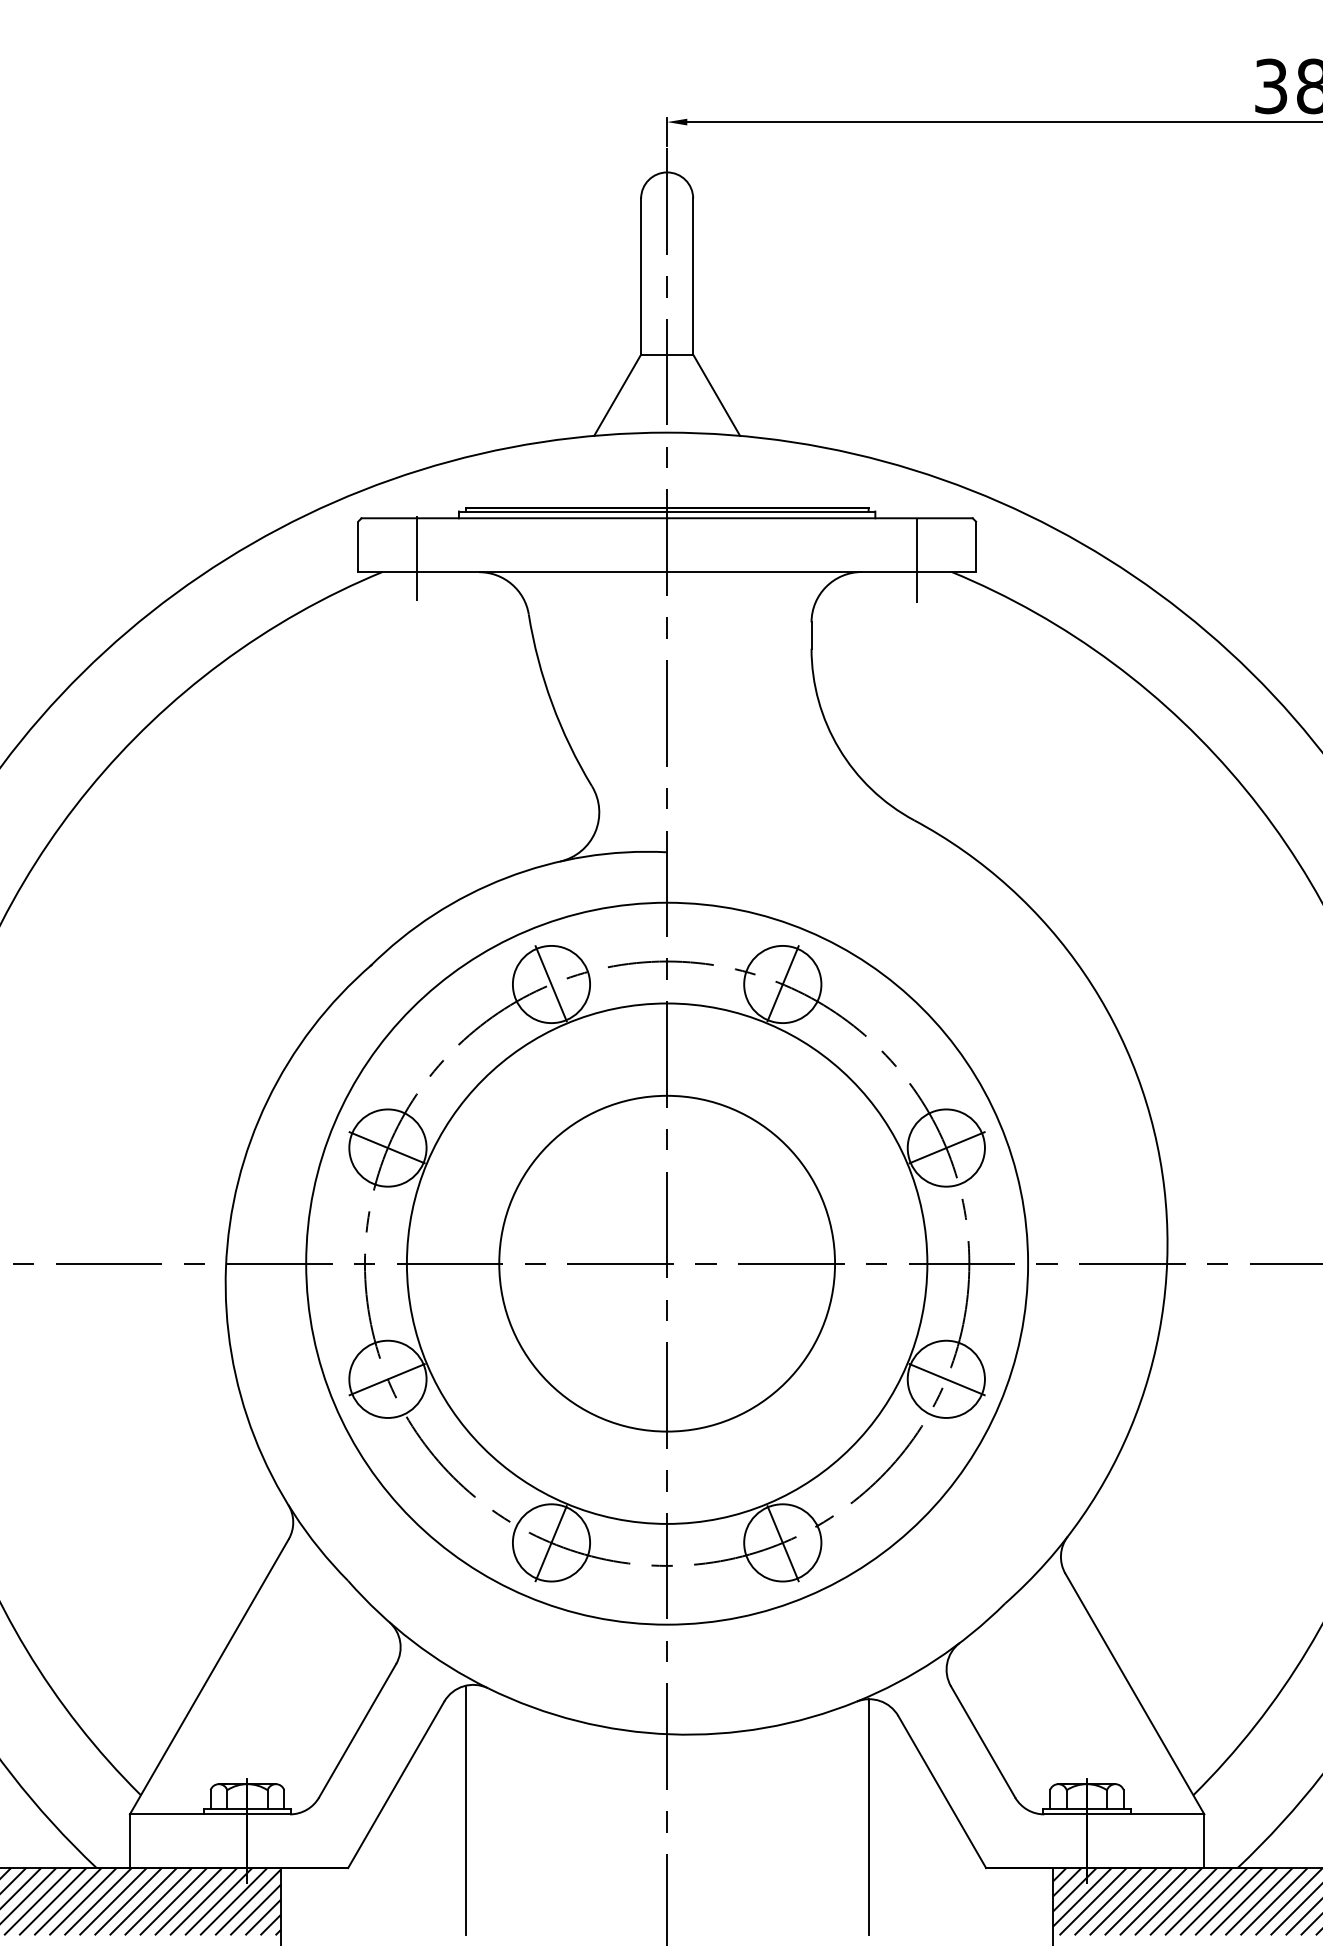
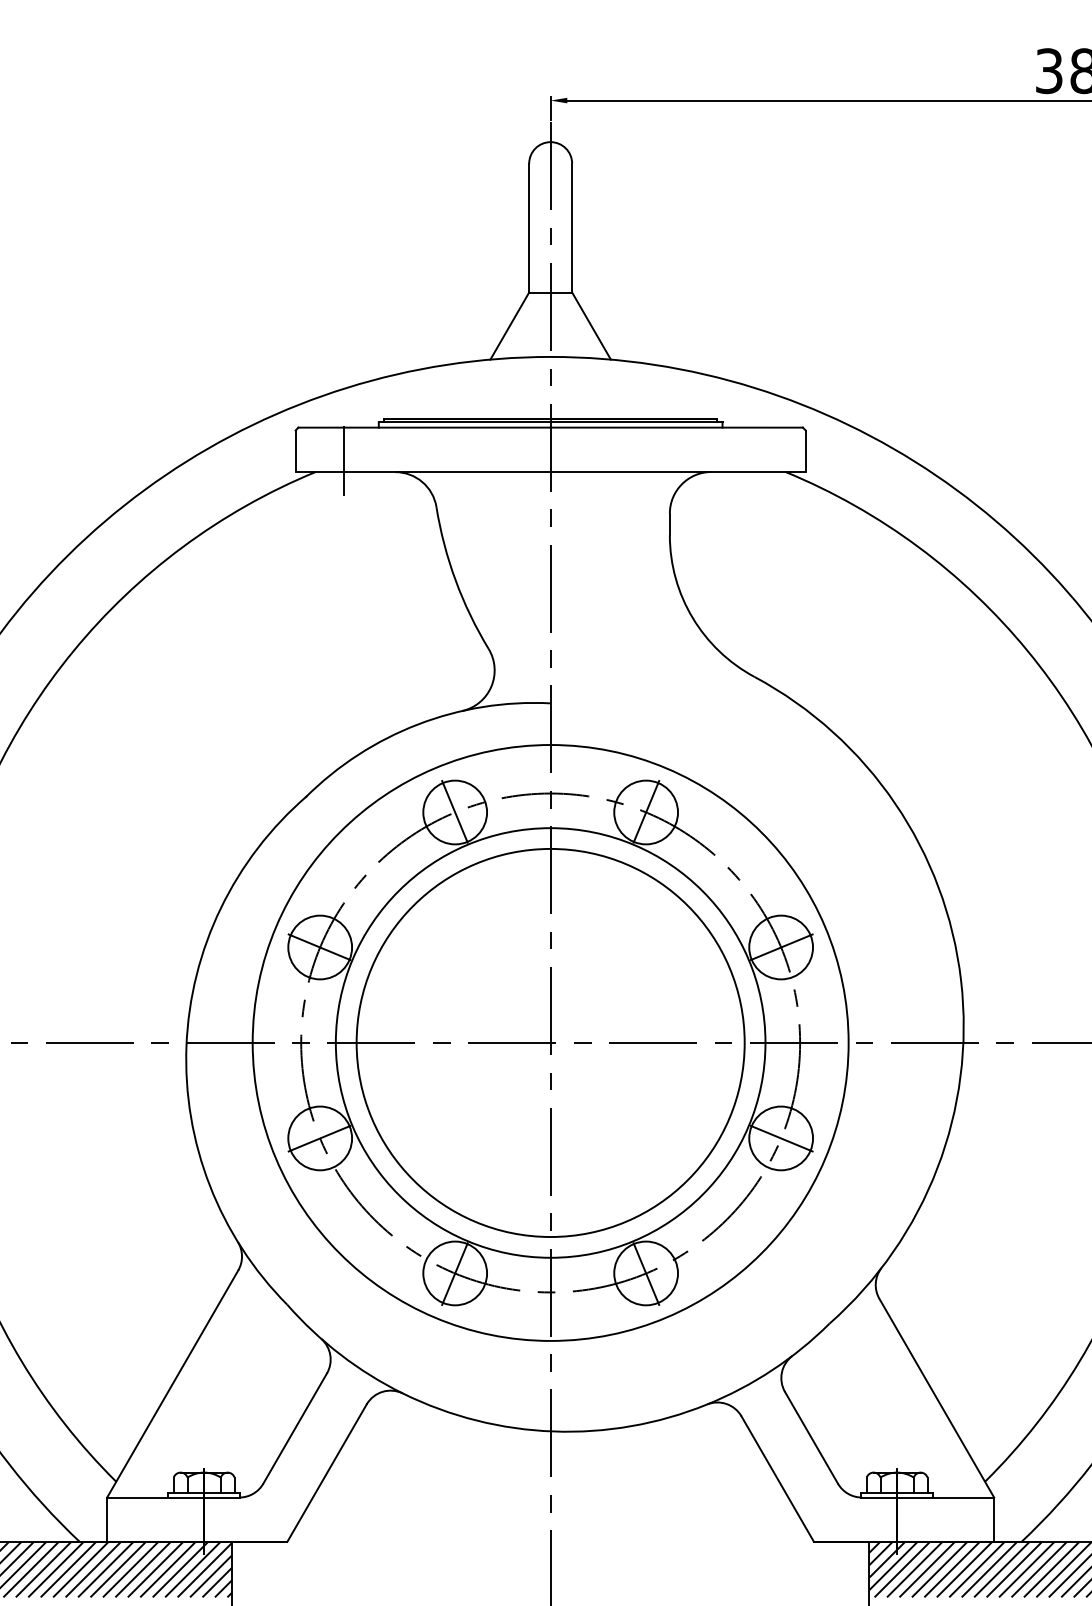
line: (916, 560) -> (756, 462), removed
circle: (666, 1263) -> (550, 1042), size x1.4
line: (465, 1810) -> (384, 1494), removed
line: (868, 1816) -> (716, 1499), removed

